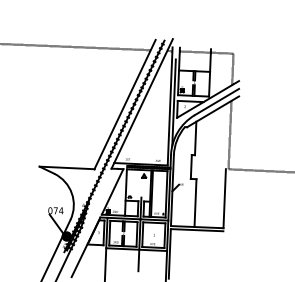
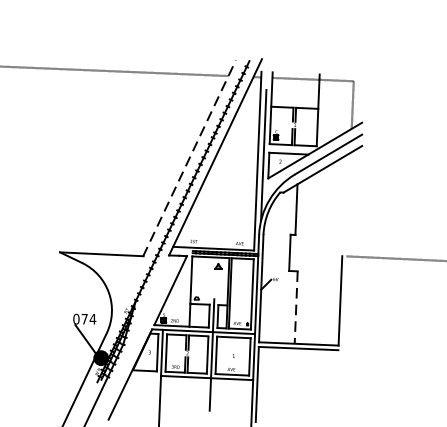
line: (125, 104) -> (190, 158), solid -> dashed
line: (229, 134) -> (347, 203), removed
line: (195, 203) -> (296, 308), solid -> dashed

